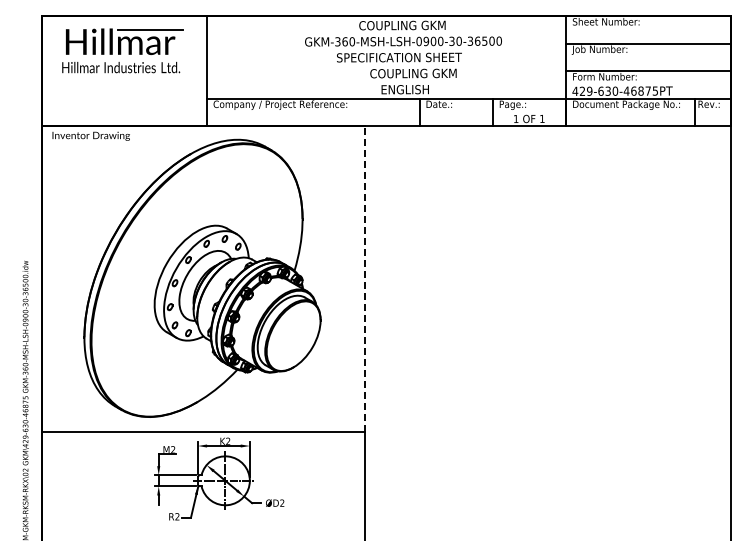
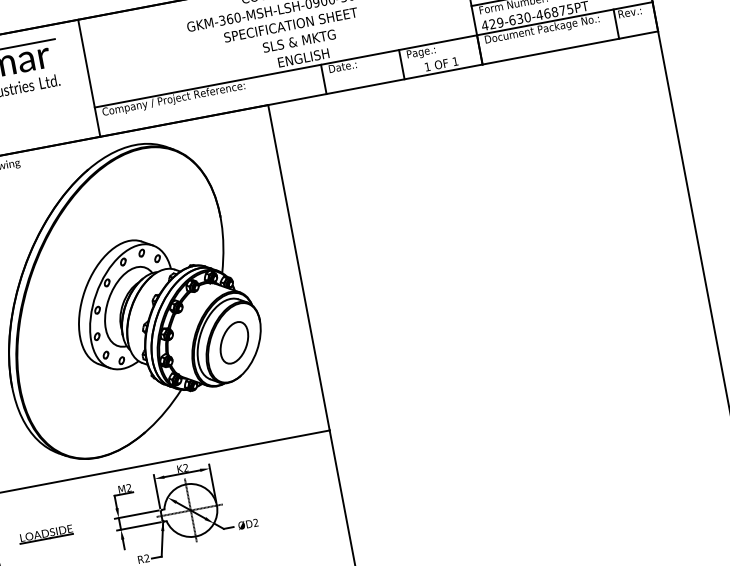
text: (413, 73) -> (309, 39), COUPLING GKM -> SLS & MKTG
line: (365, 279) -> (299, 268), dashed -> solid
part: (293, 336) -> (234, 343), added
part: (89, 477) -> (45, 534), added

